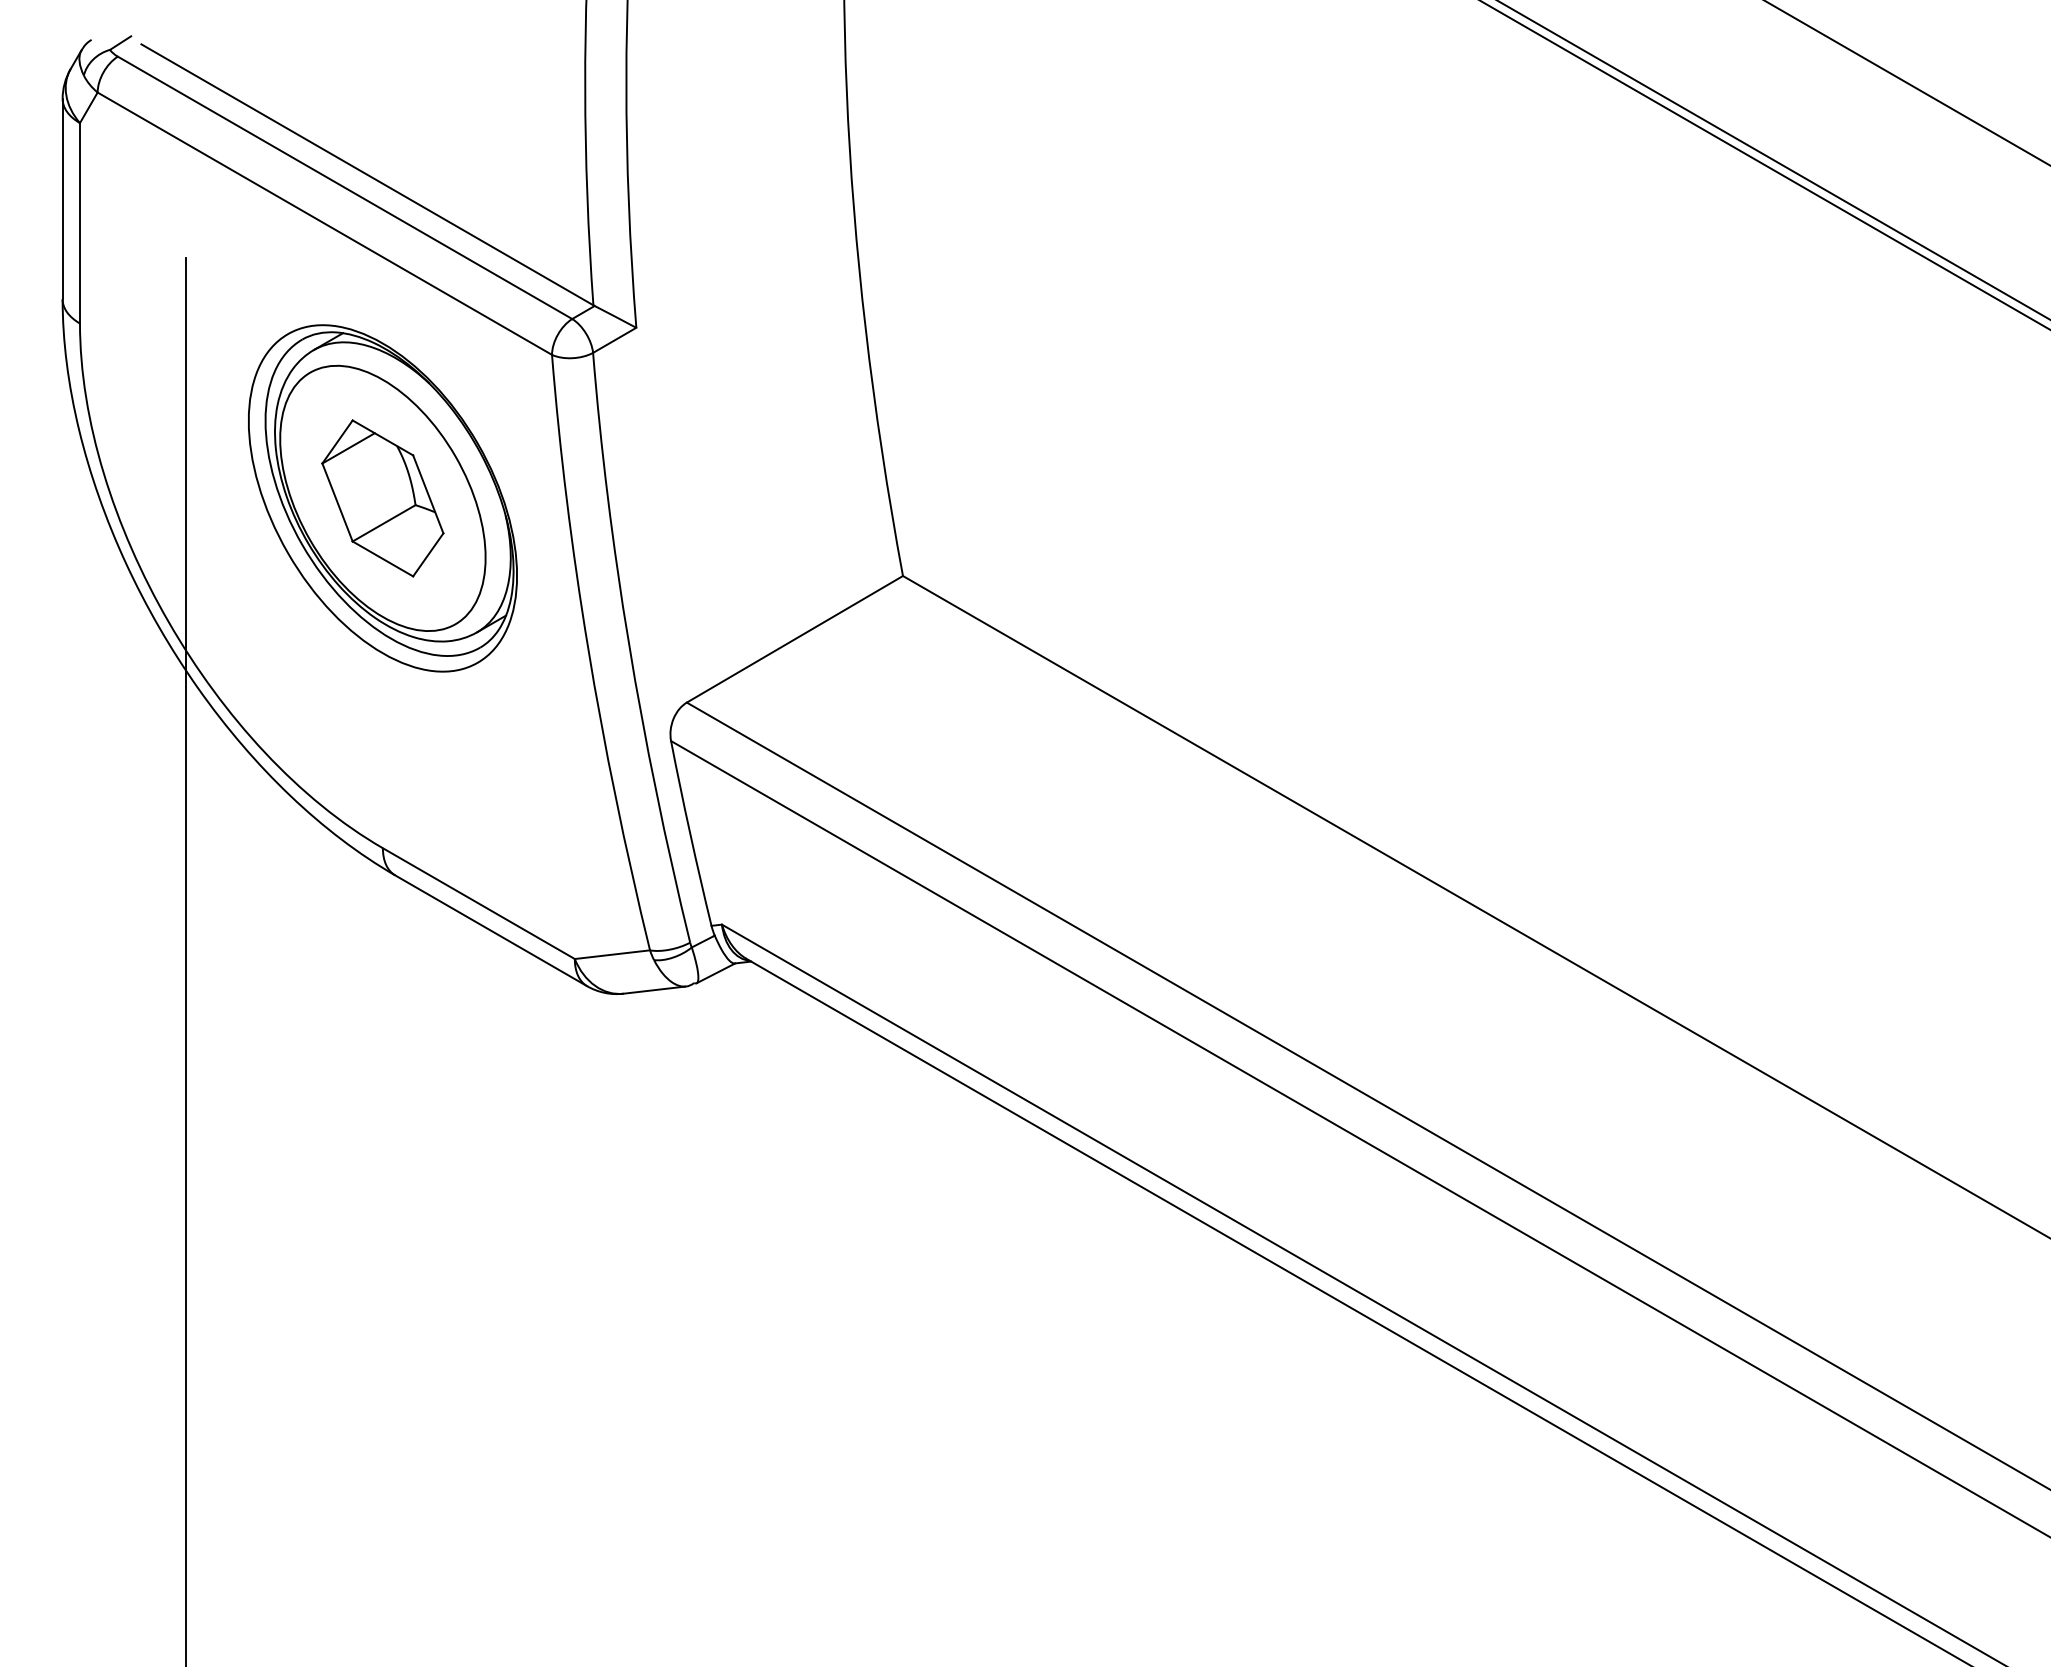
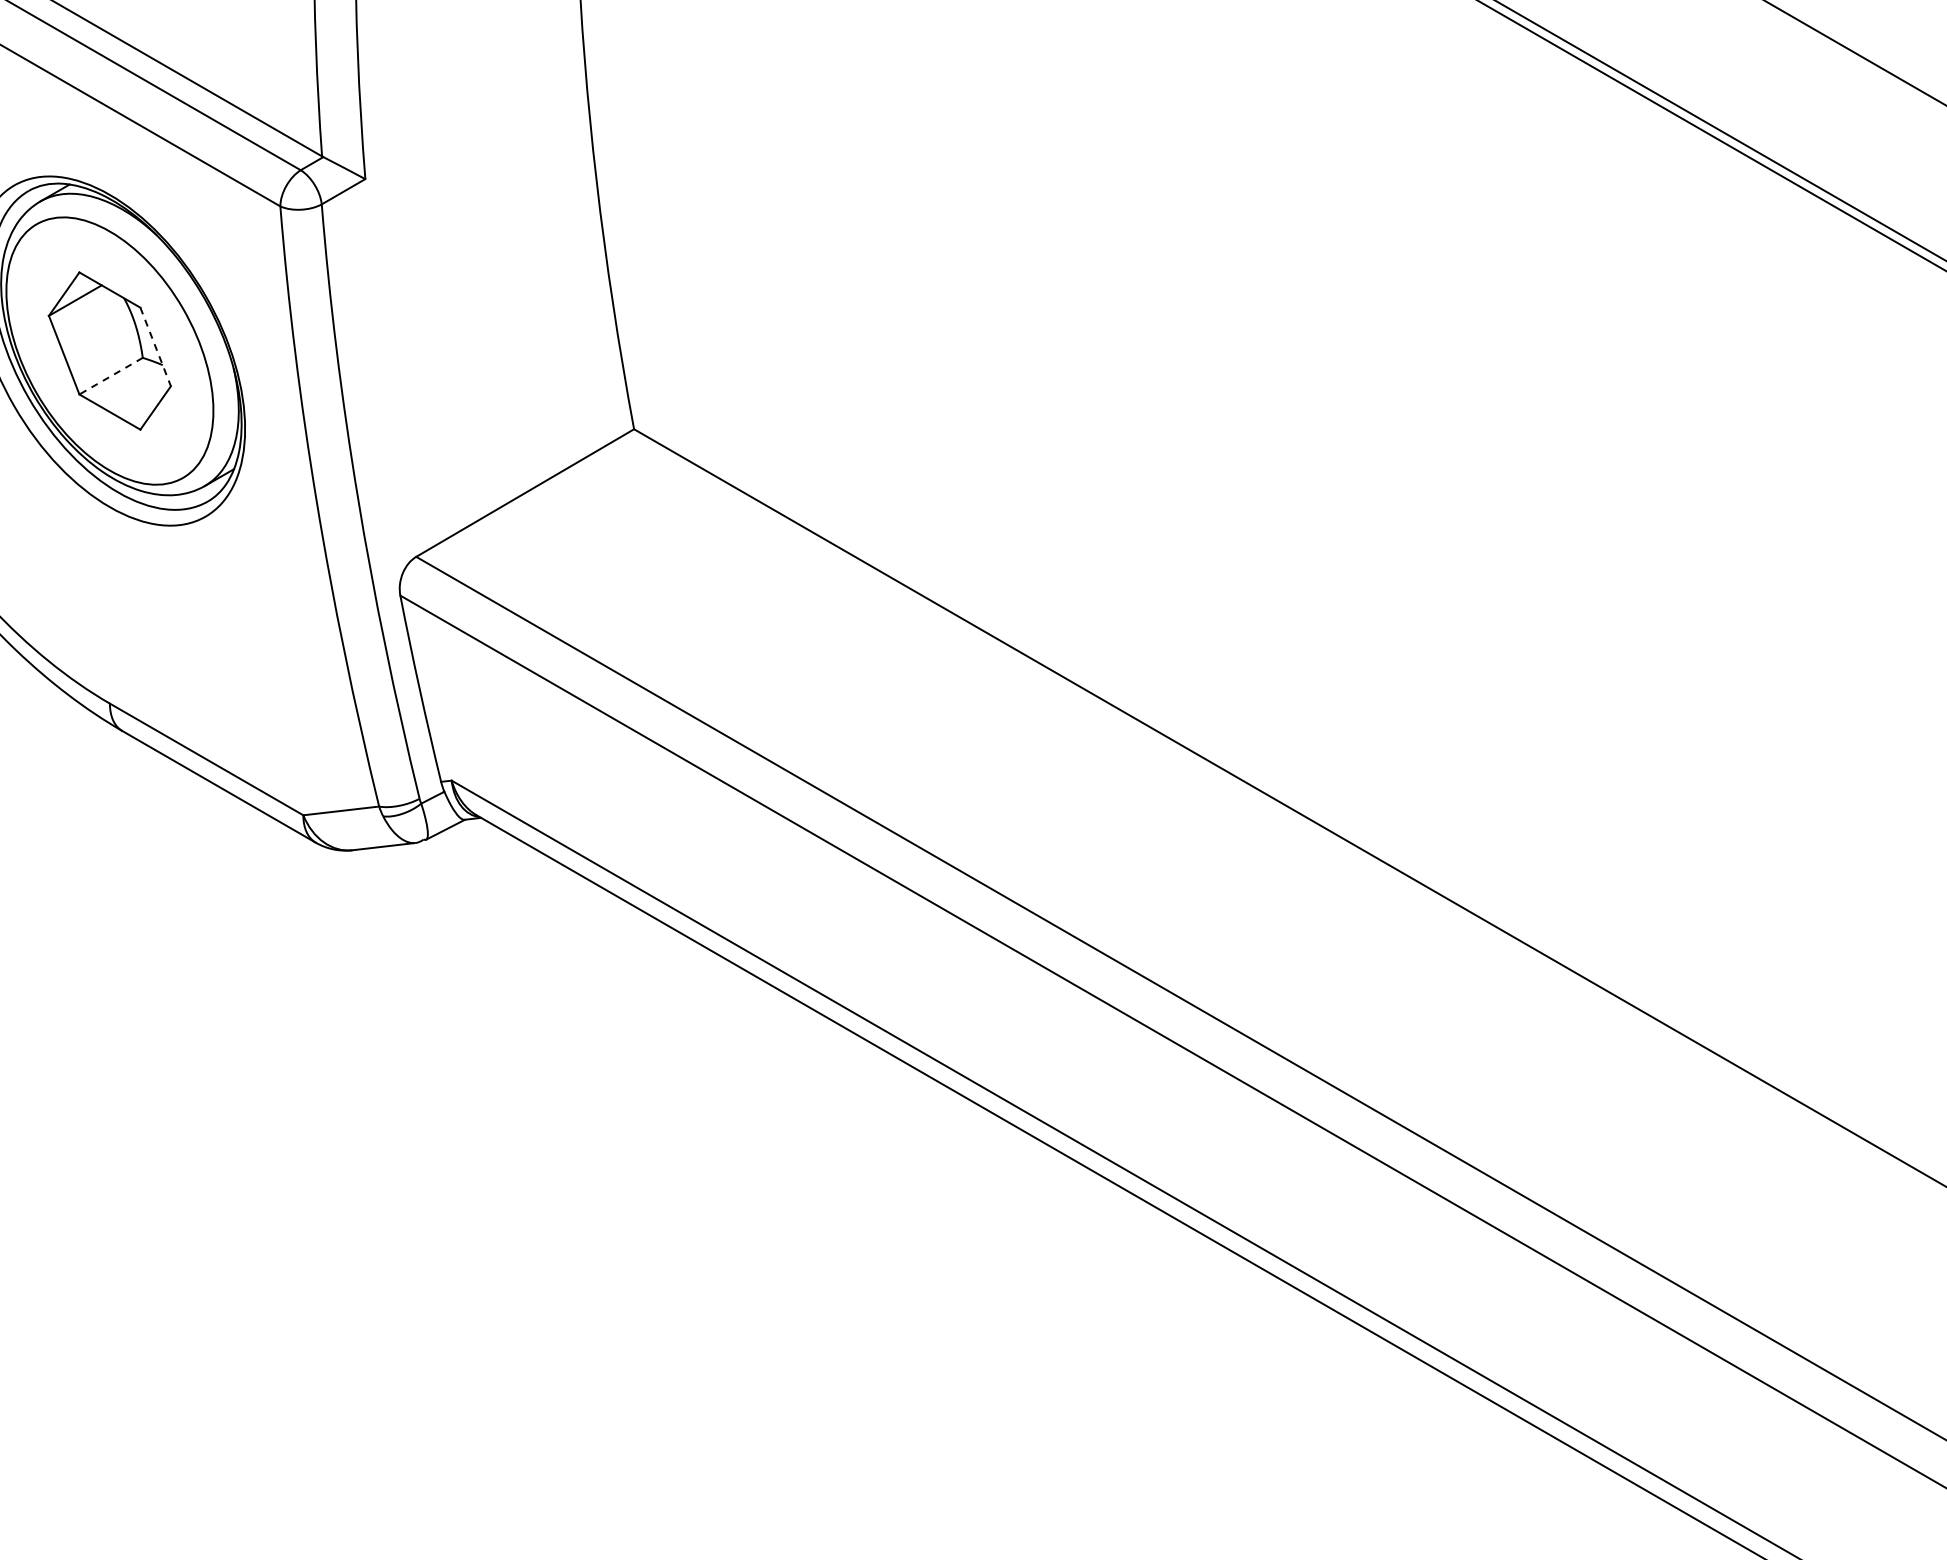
line: (428, 494) -> (155, 347), solid -> dashed
line: (383, 523) -> (110, 376), solid -> dashed

